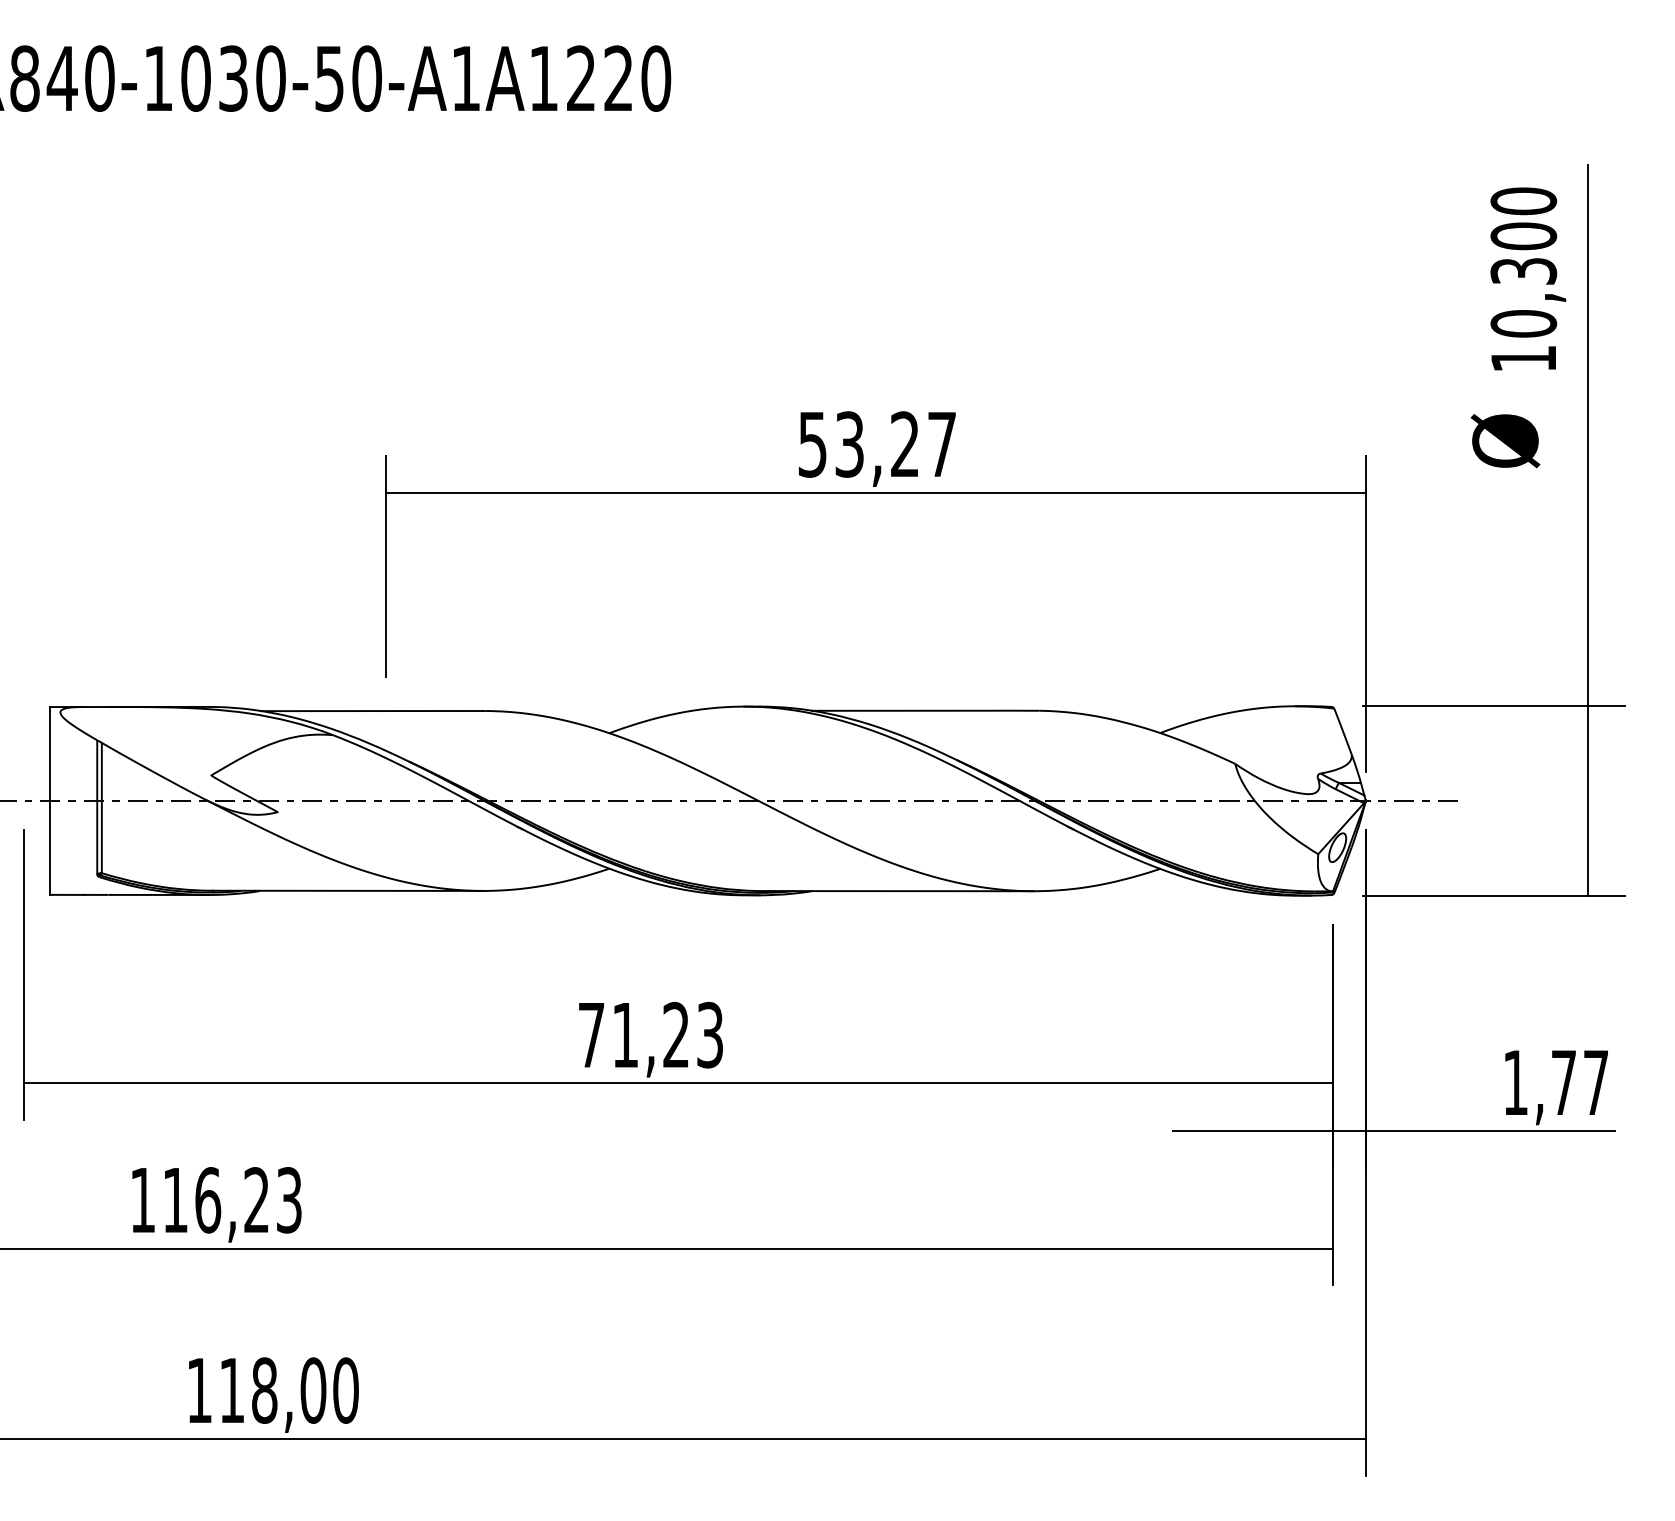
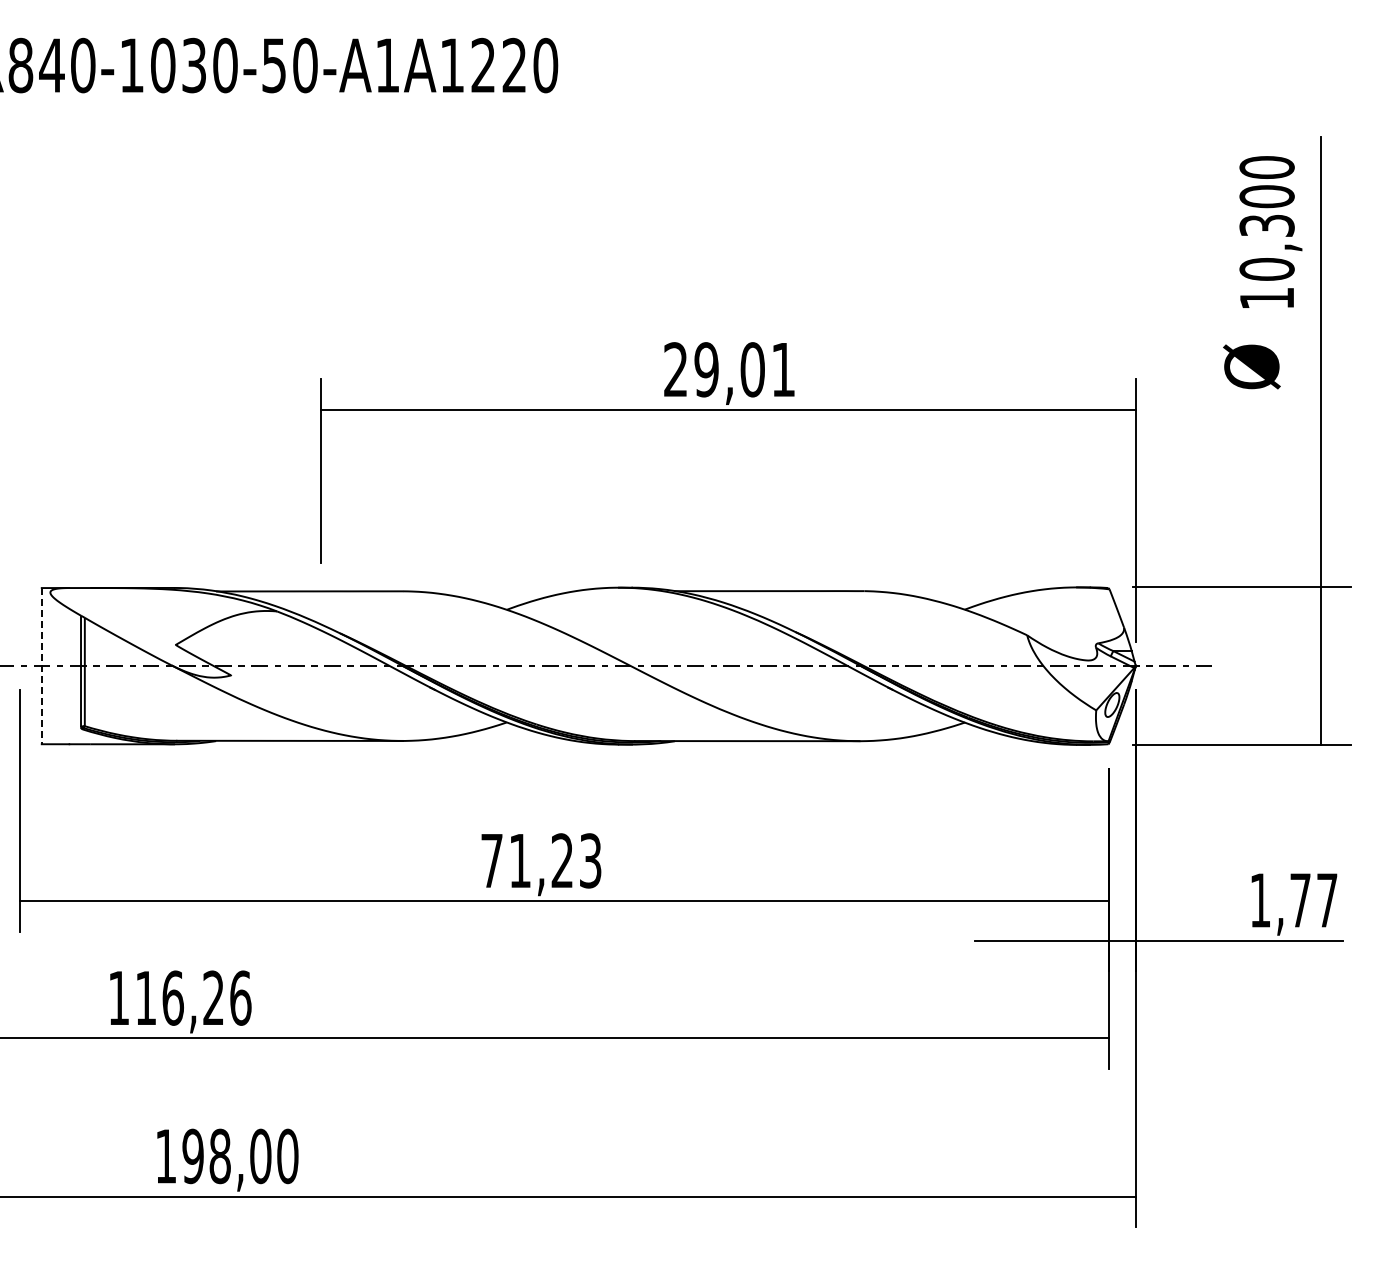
text: (877, 444) -> (729, 369), 53,27 -> 29,01
line: (49, 801) -> (41, 666), solid -> dashed
text: (289, 1199) -> (240, 997), 116,23 -> 116,26
text: (231, 1390) -> (192, 1156), 118,00 -> 198,00

